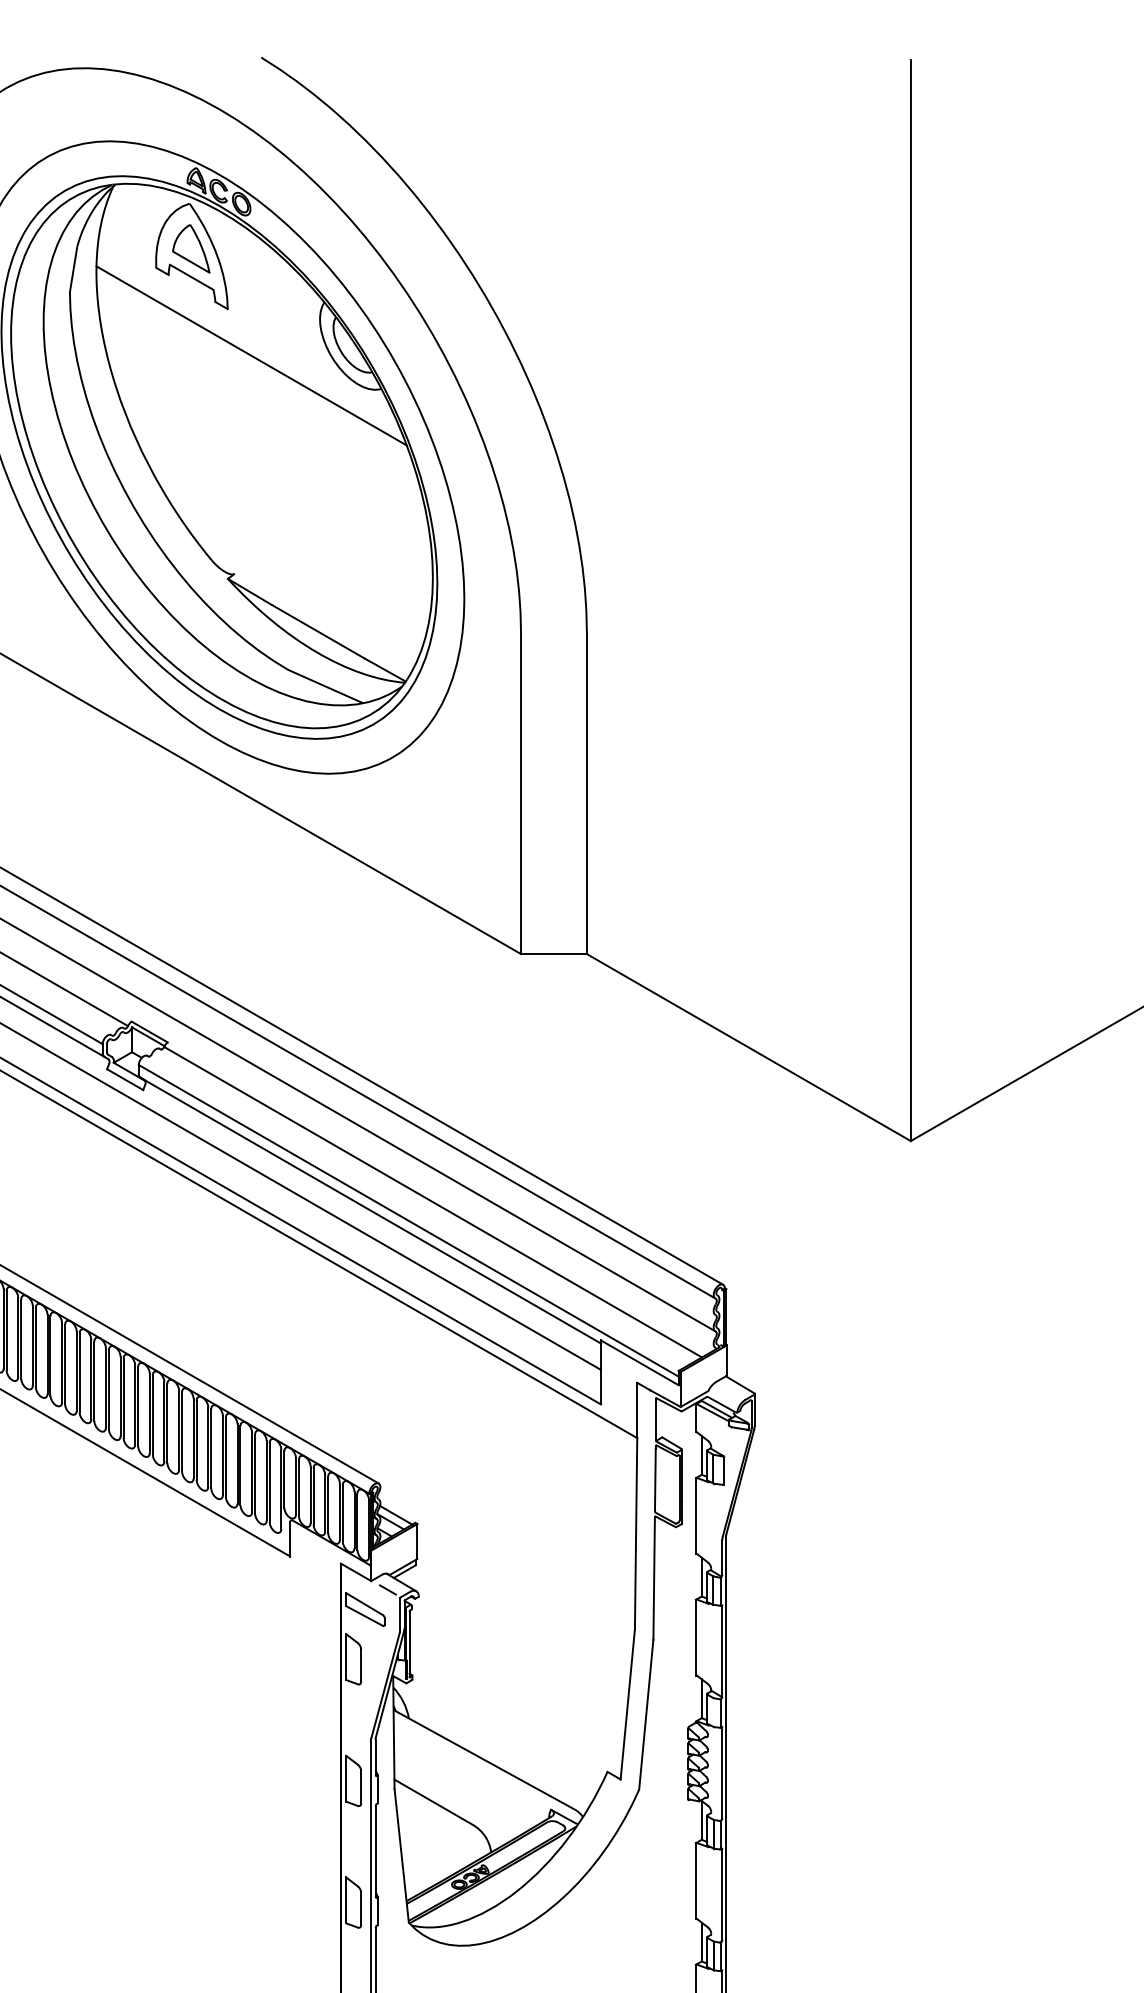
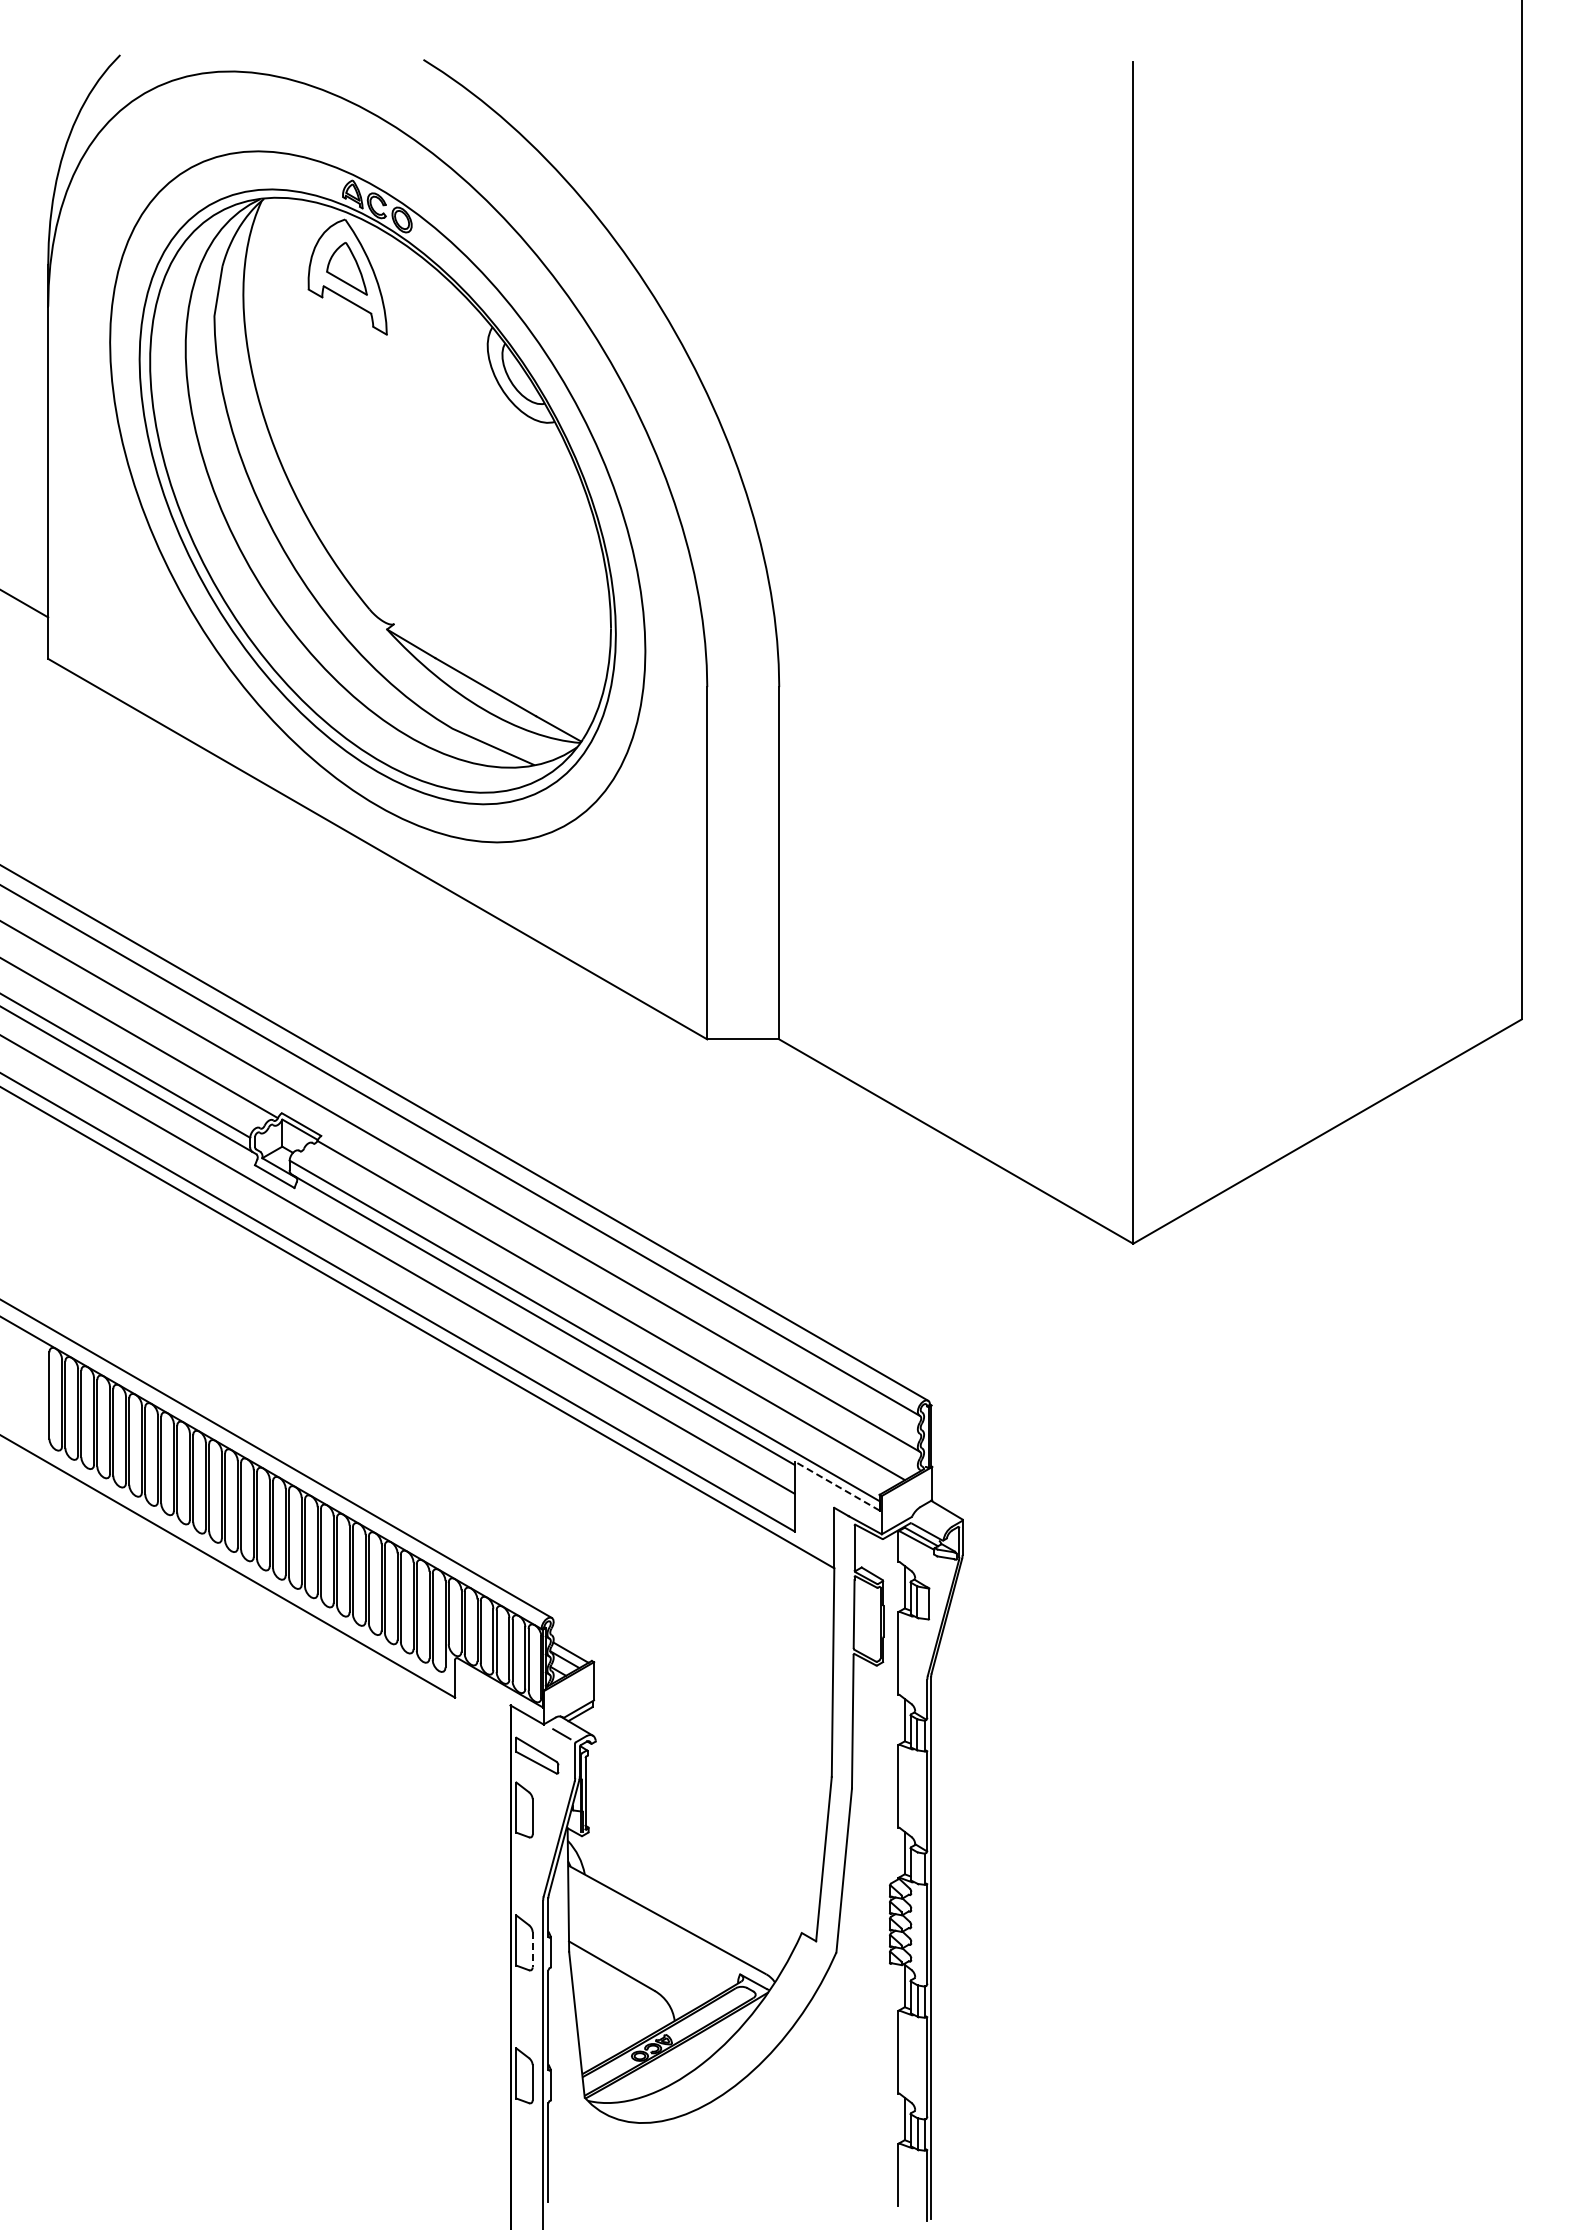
line: (251, 355) -> (412, 385), removed
line: (639, 1362) -> (836, 1485), solid -> dashed
line: (361, 1786) -> (532, 1949), solid -> dashed

